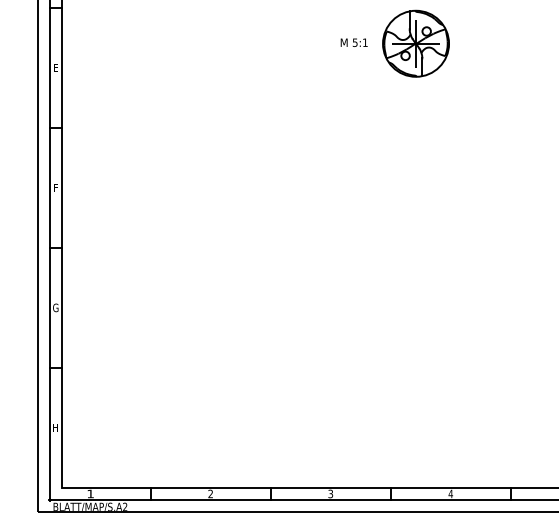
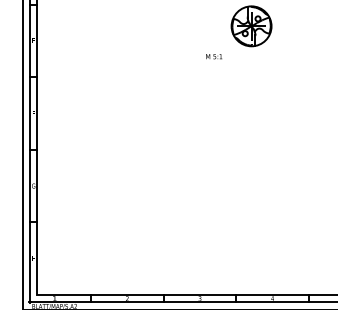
text: (354, 42) -> (214, 56), moved

